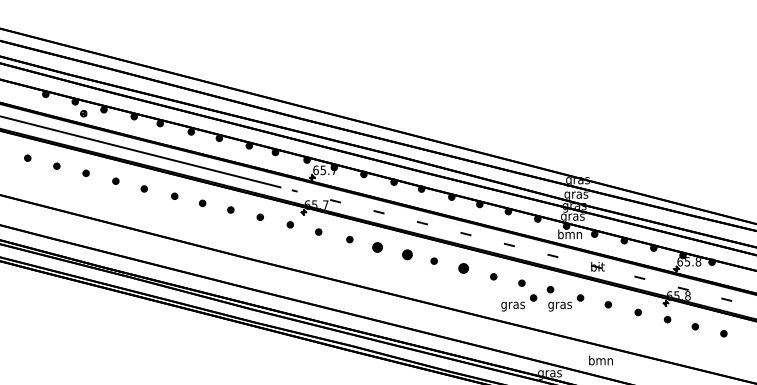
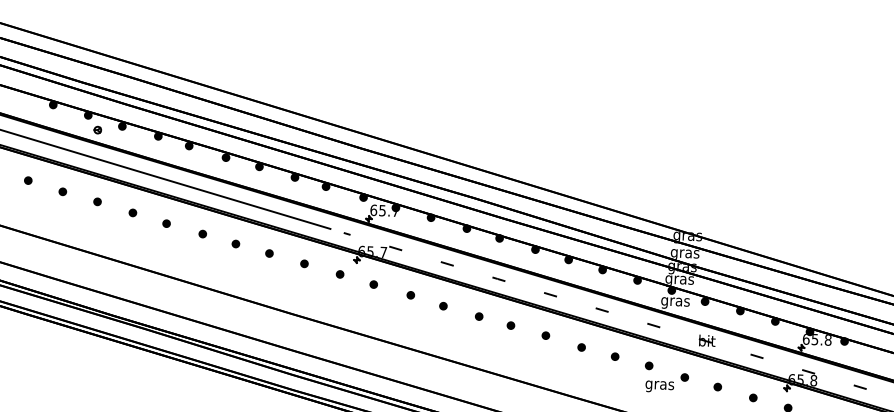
text: (569, 235) -> (674, 301), bmn -> gras
part: (376, 247) -> (442, 306), size x0.62
part: (407, 254) -> (479, 316), size x0.62
part: (463, 267) -> (545, 334), size x0.62
part: (519, 302) -> (611, 379), removed

